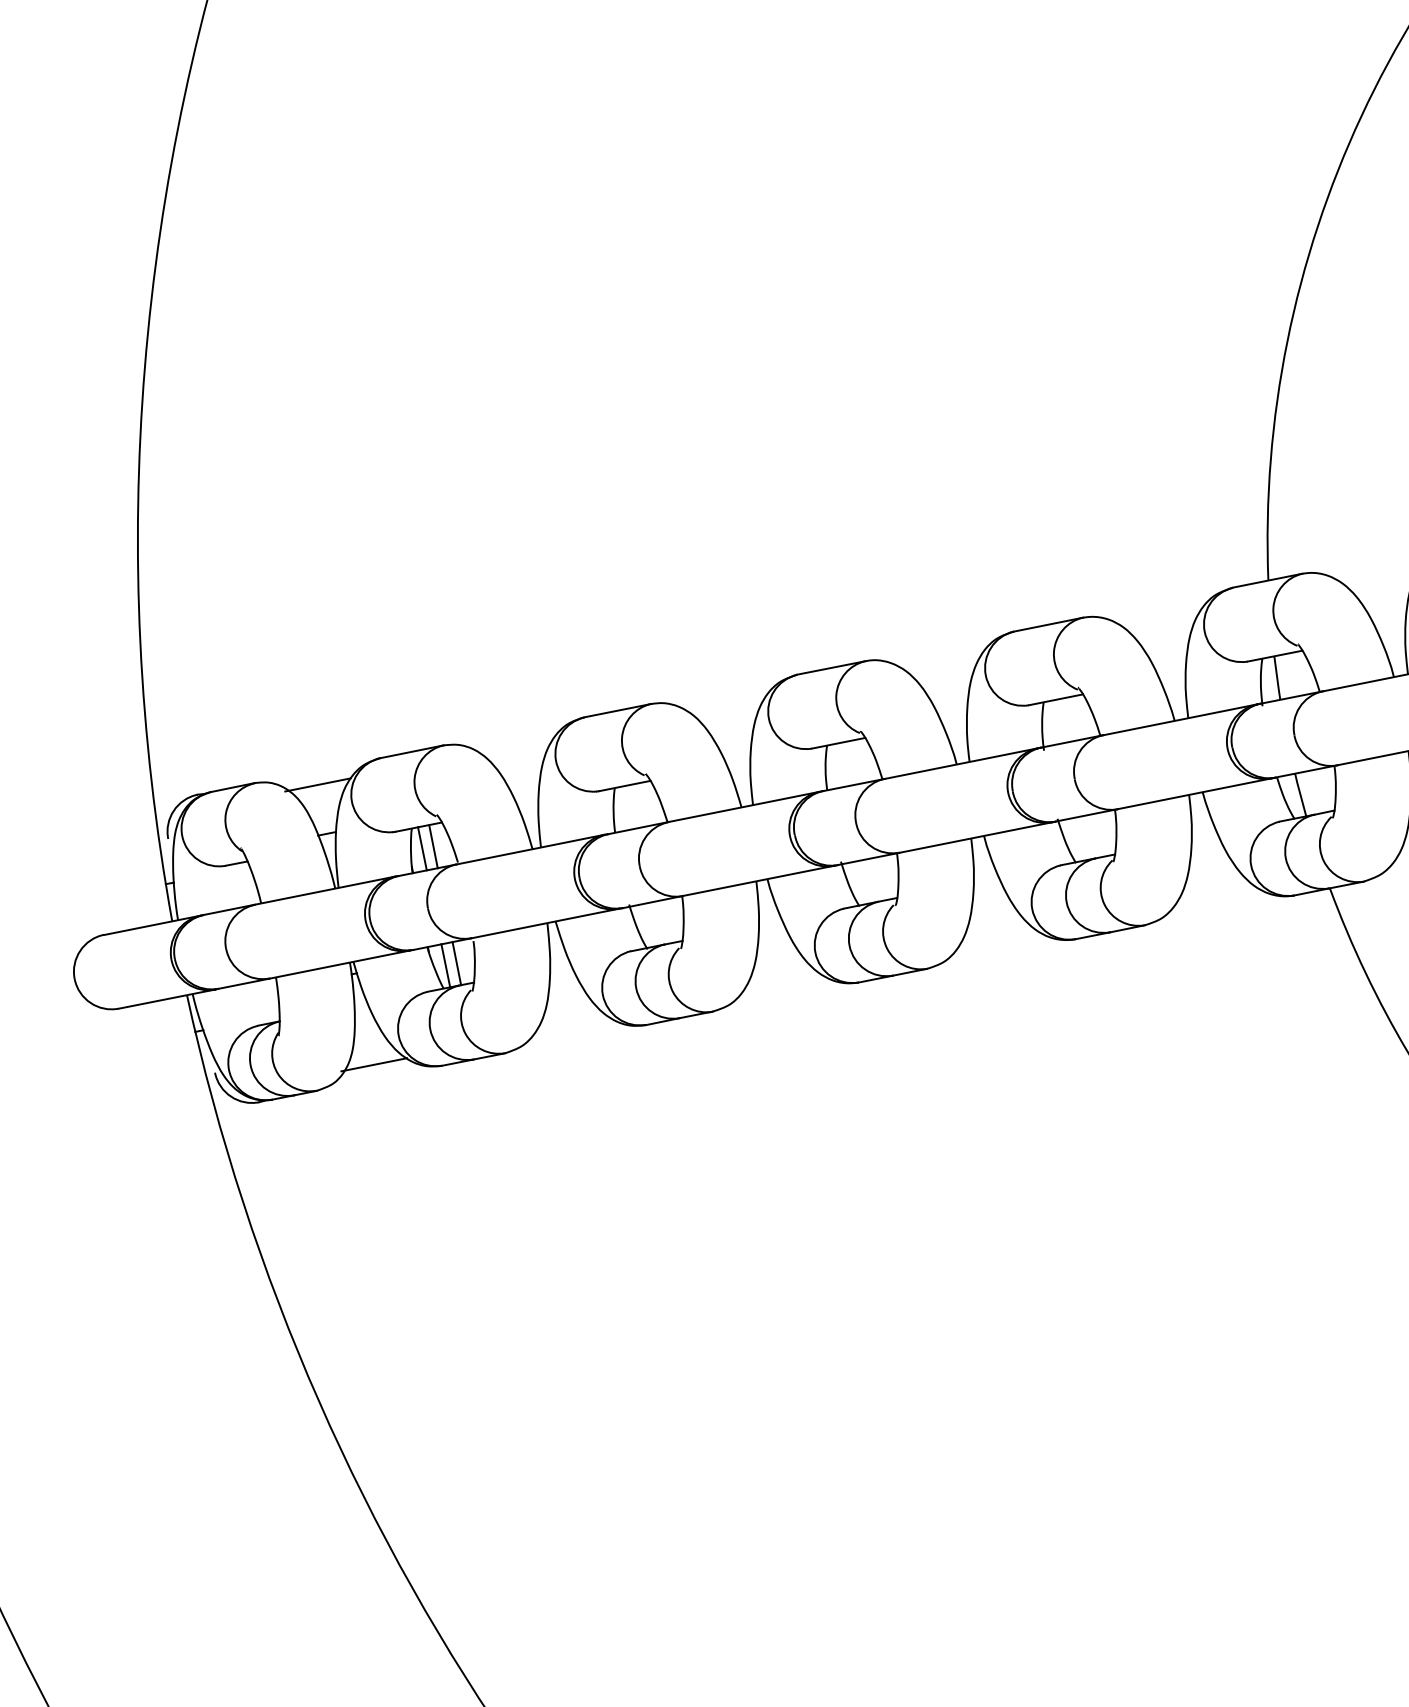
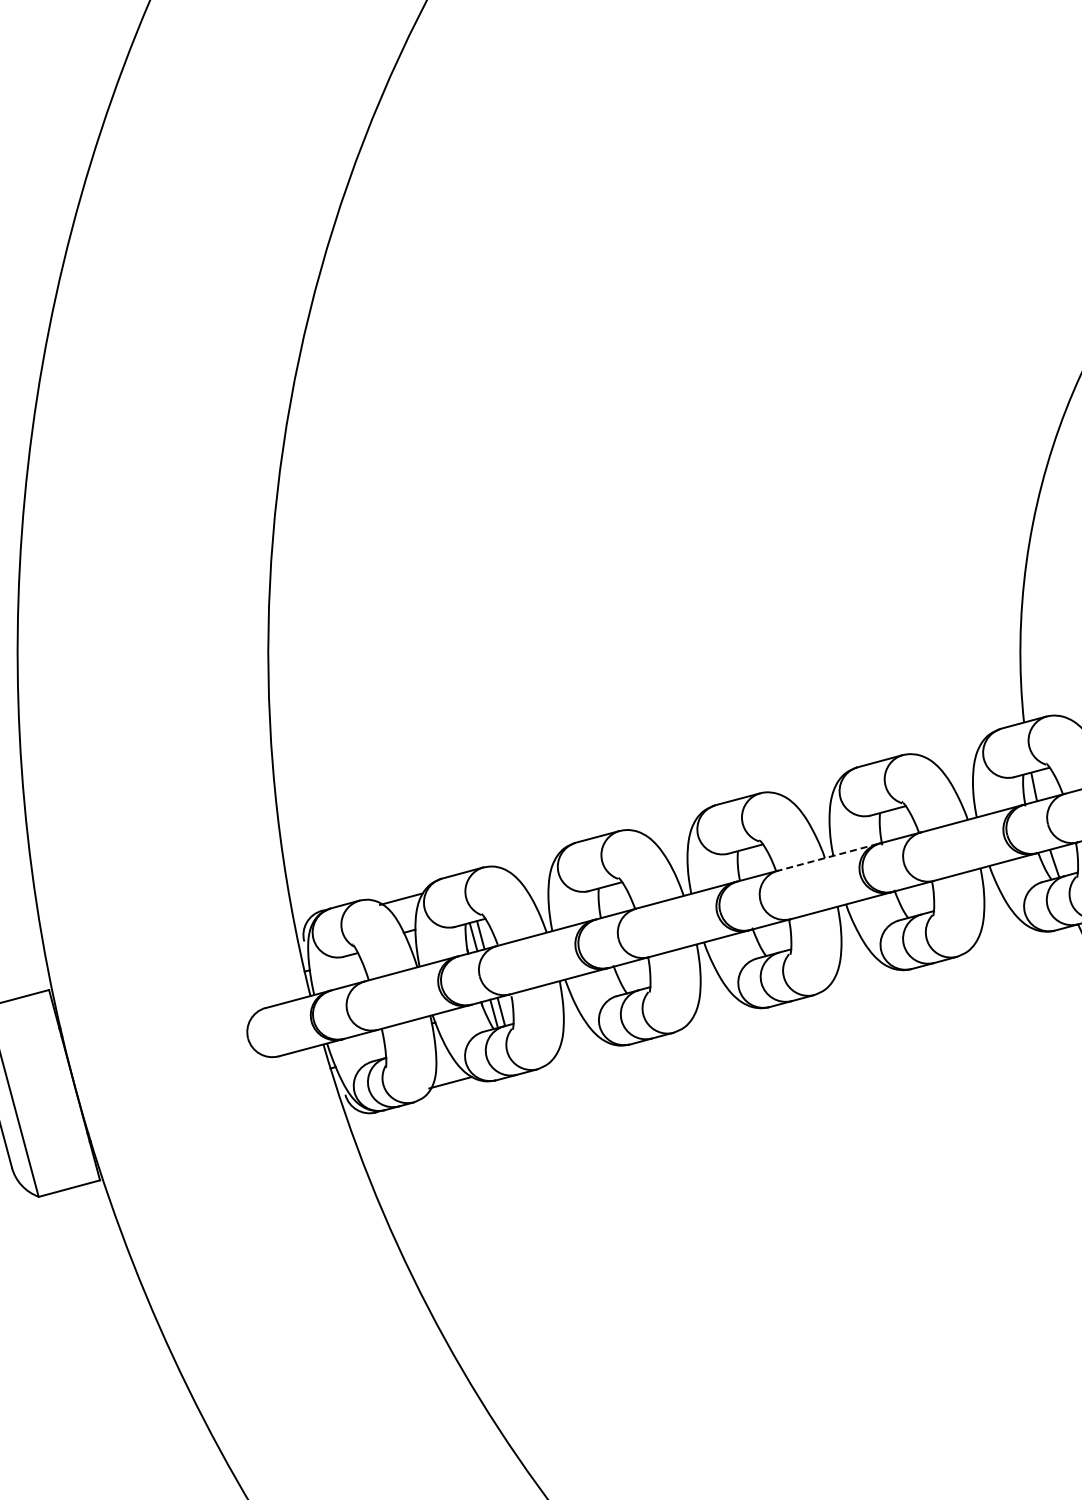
line: (960, 763) -> (827, 857), solid -> dashed

